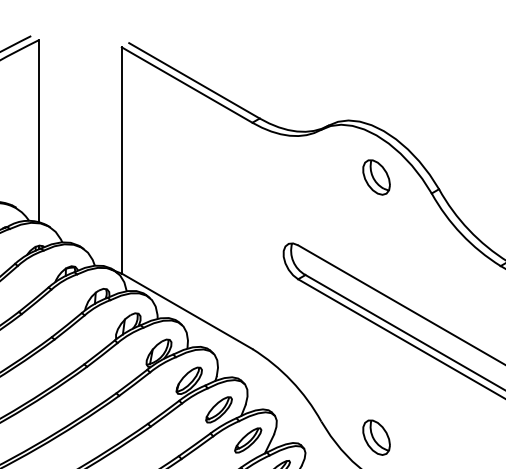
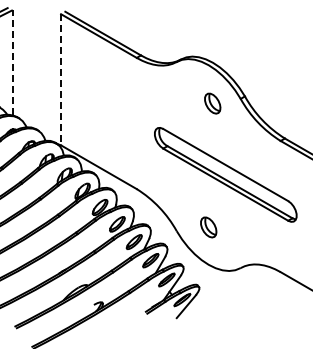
line: (38, 130) -> (12, 62), solid -> dashed
line: (122, 159) -> (61, 79), solid -> dashed
part: (376, 177) -> (212, 103), moved
part: (376, 437) -> (208, 227), moved

